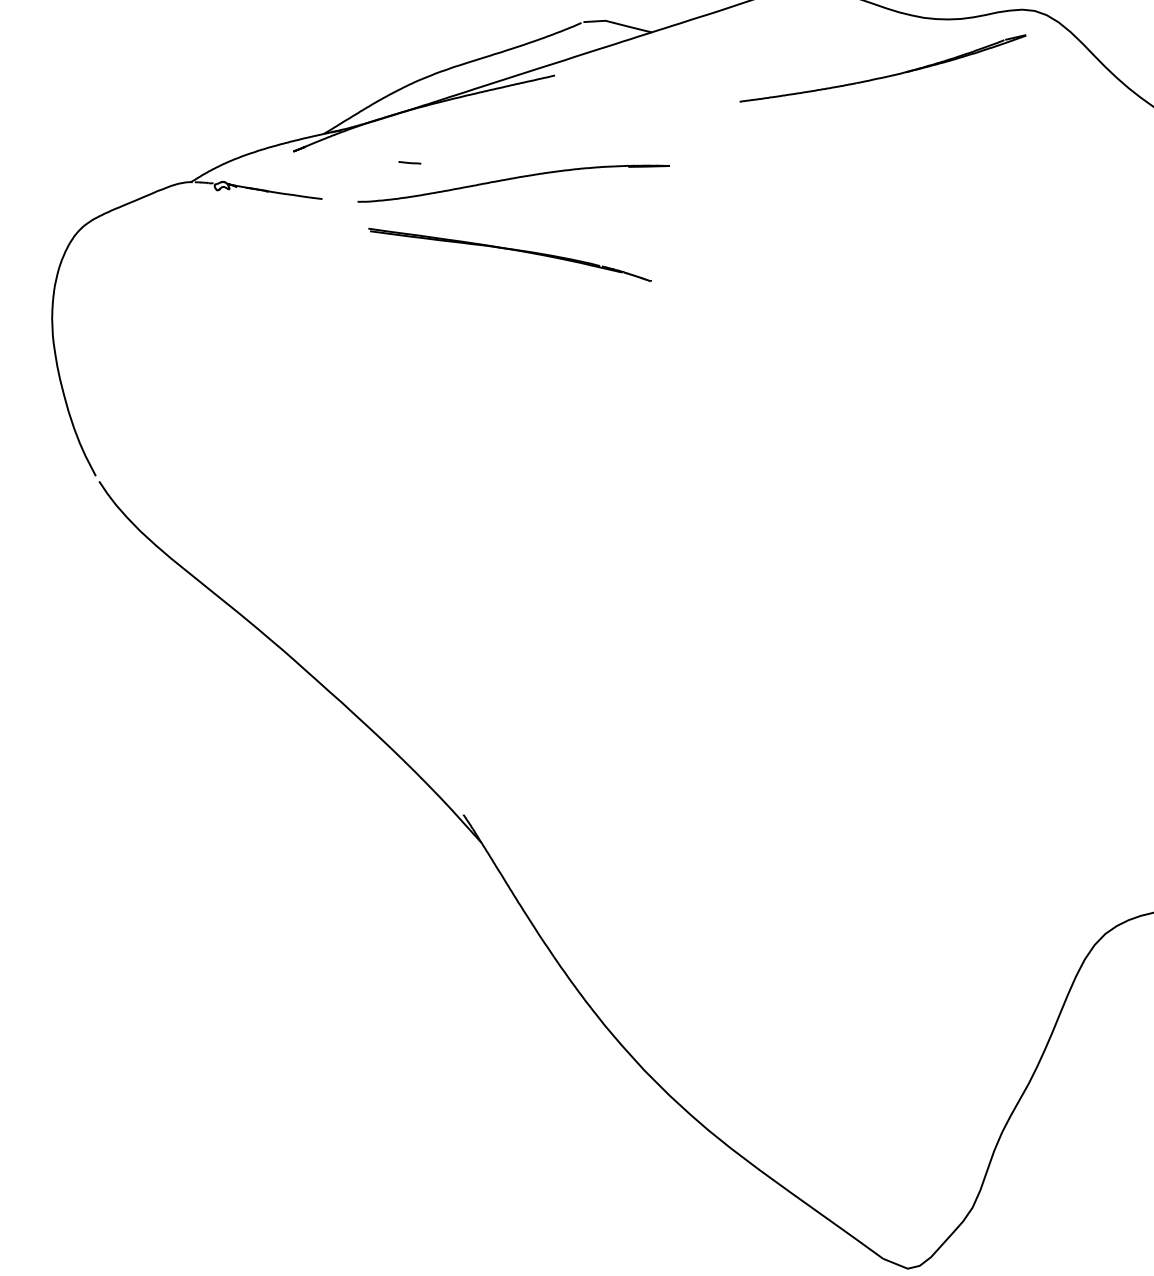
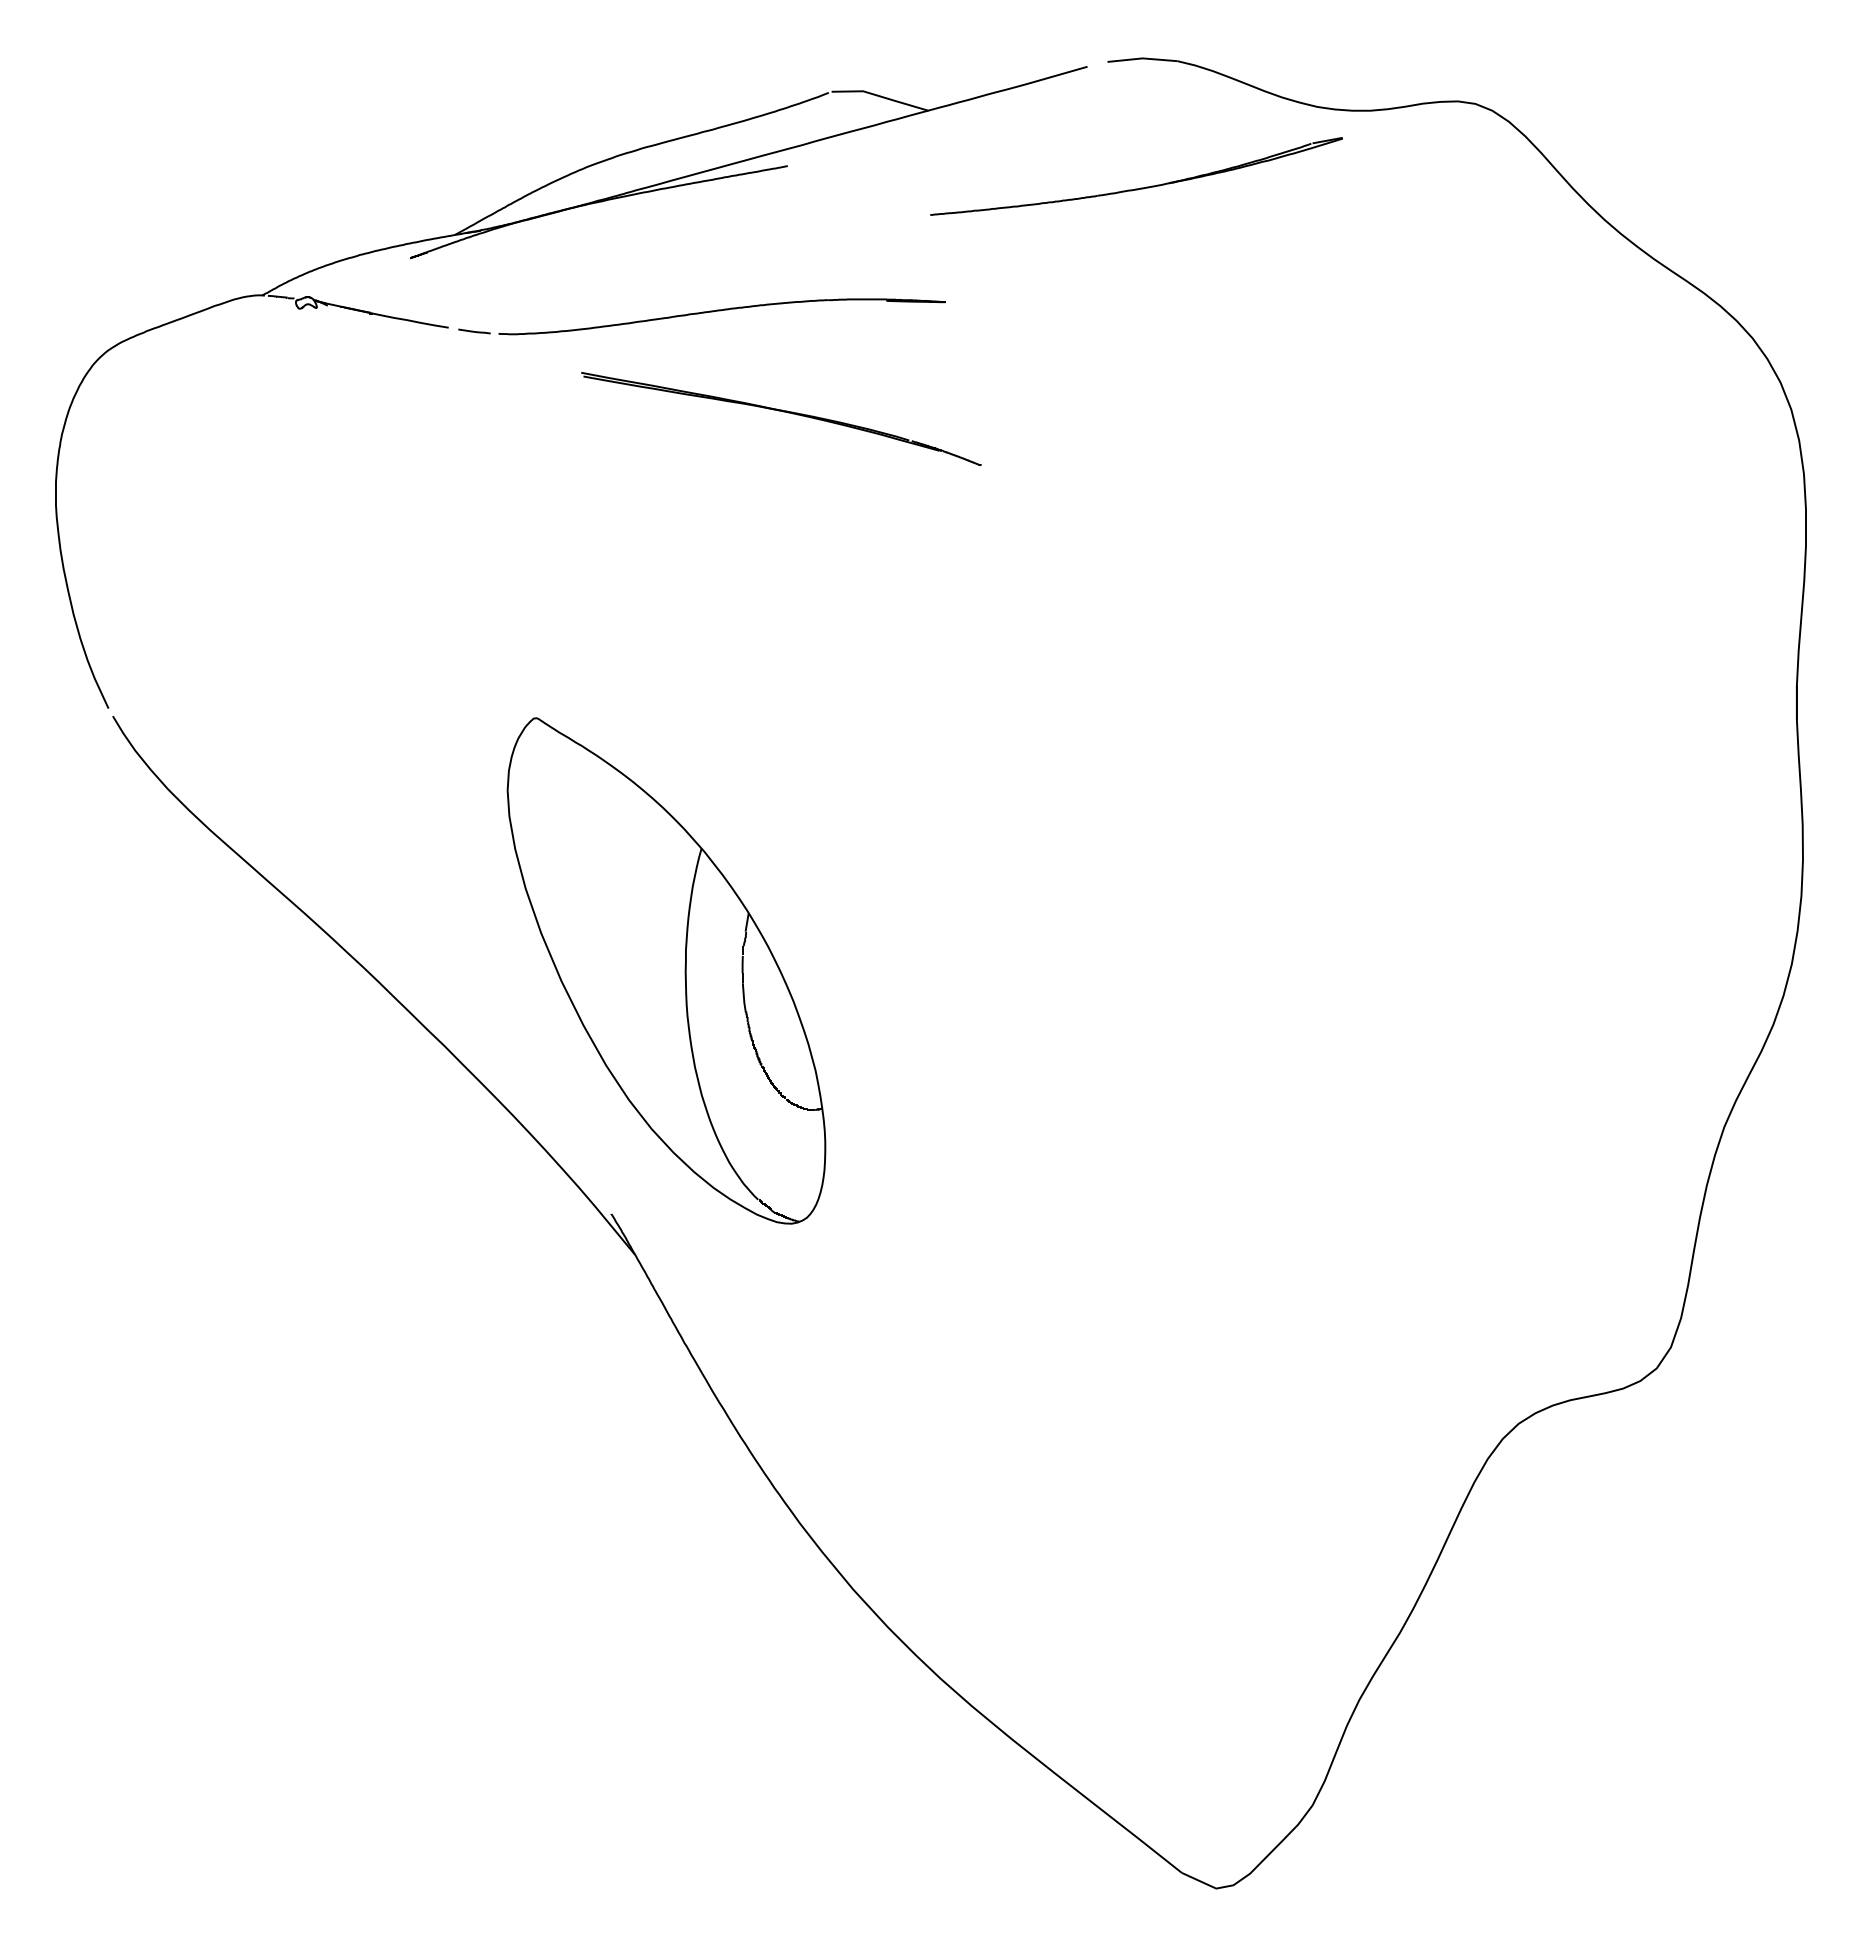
part: (886, 76) -> (1140, 187), moved
line: (409, 162) -> (474, 331), moved
part: (511, 250) -> (783, 412), moved
part: (494, 642) -> (666, 970), added

